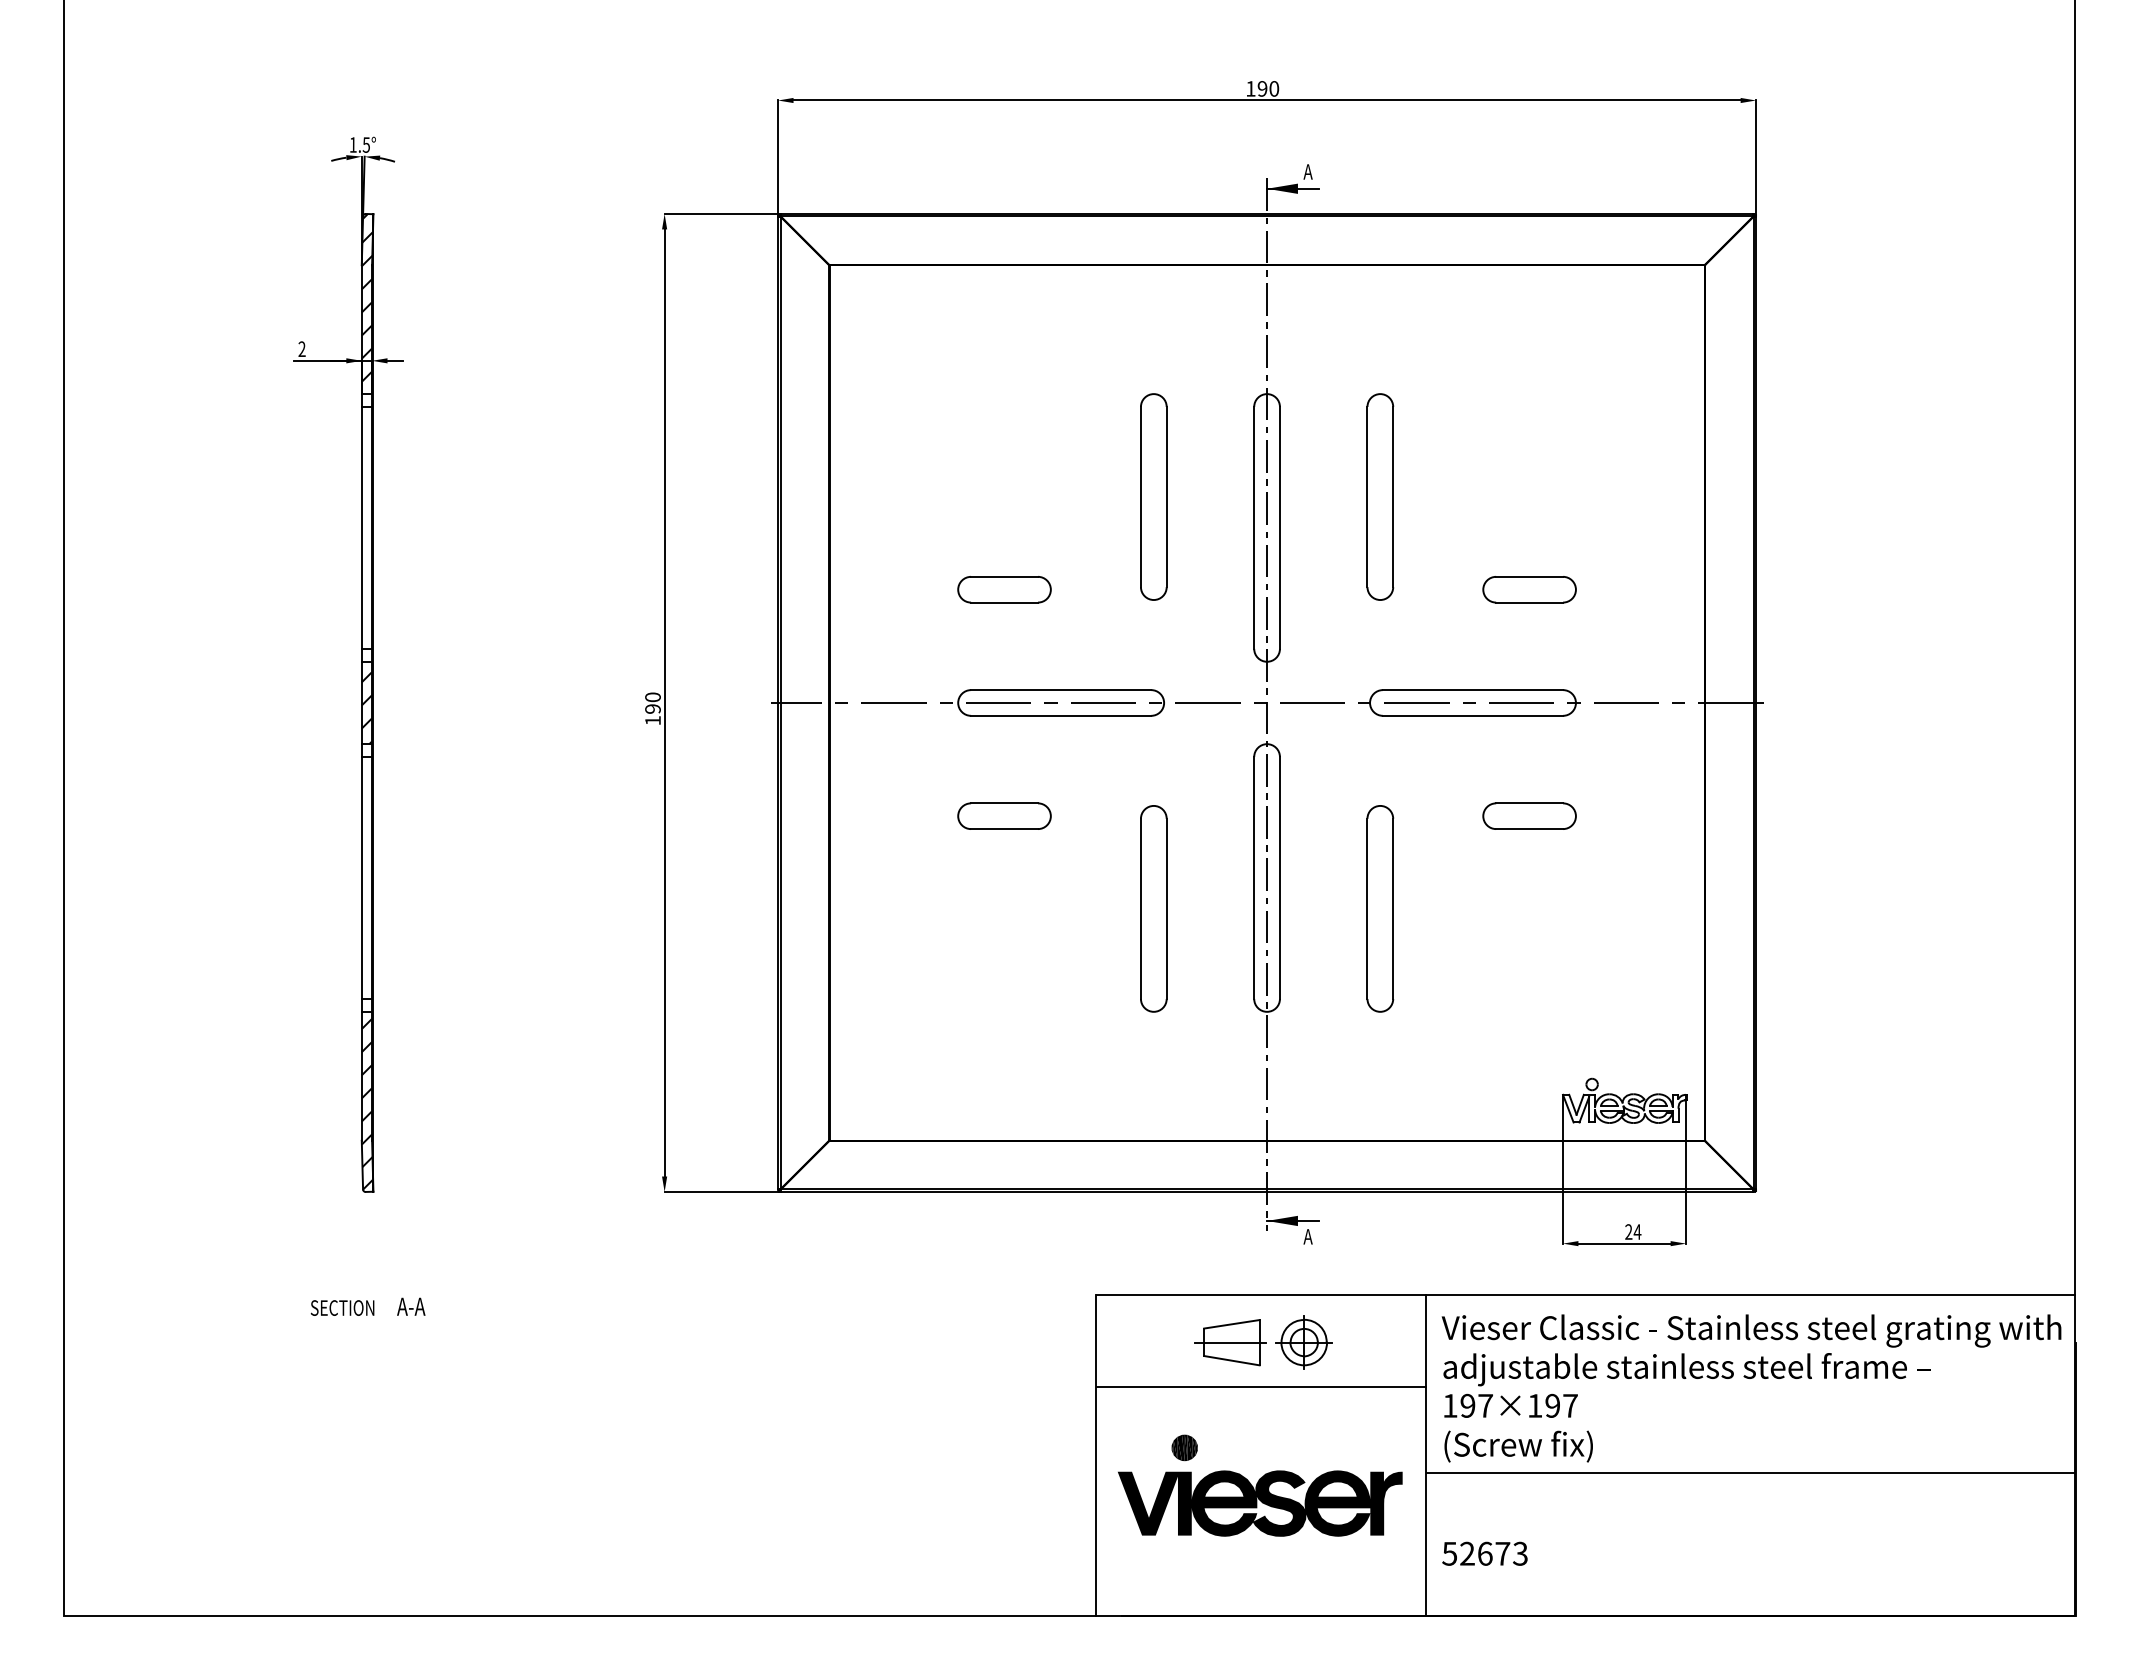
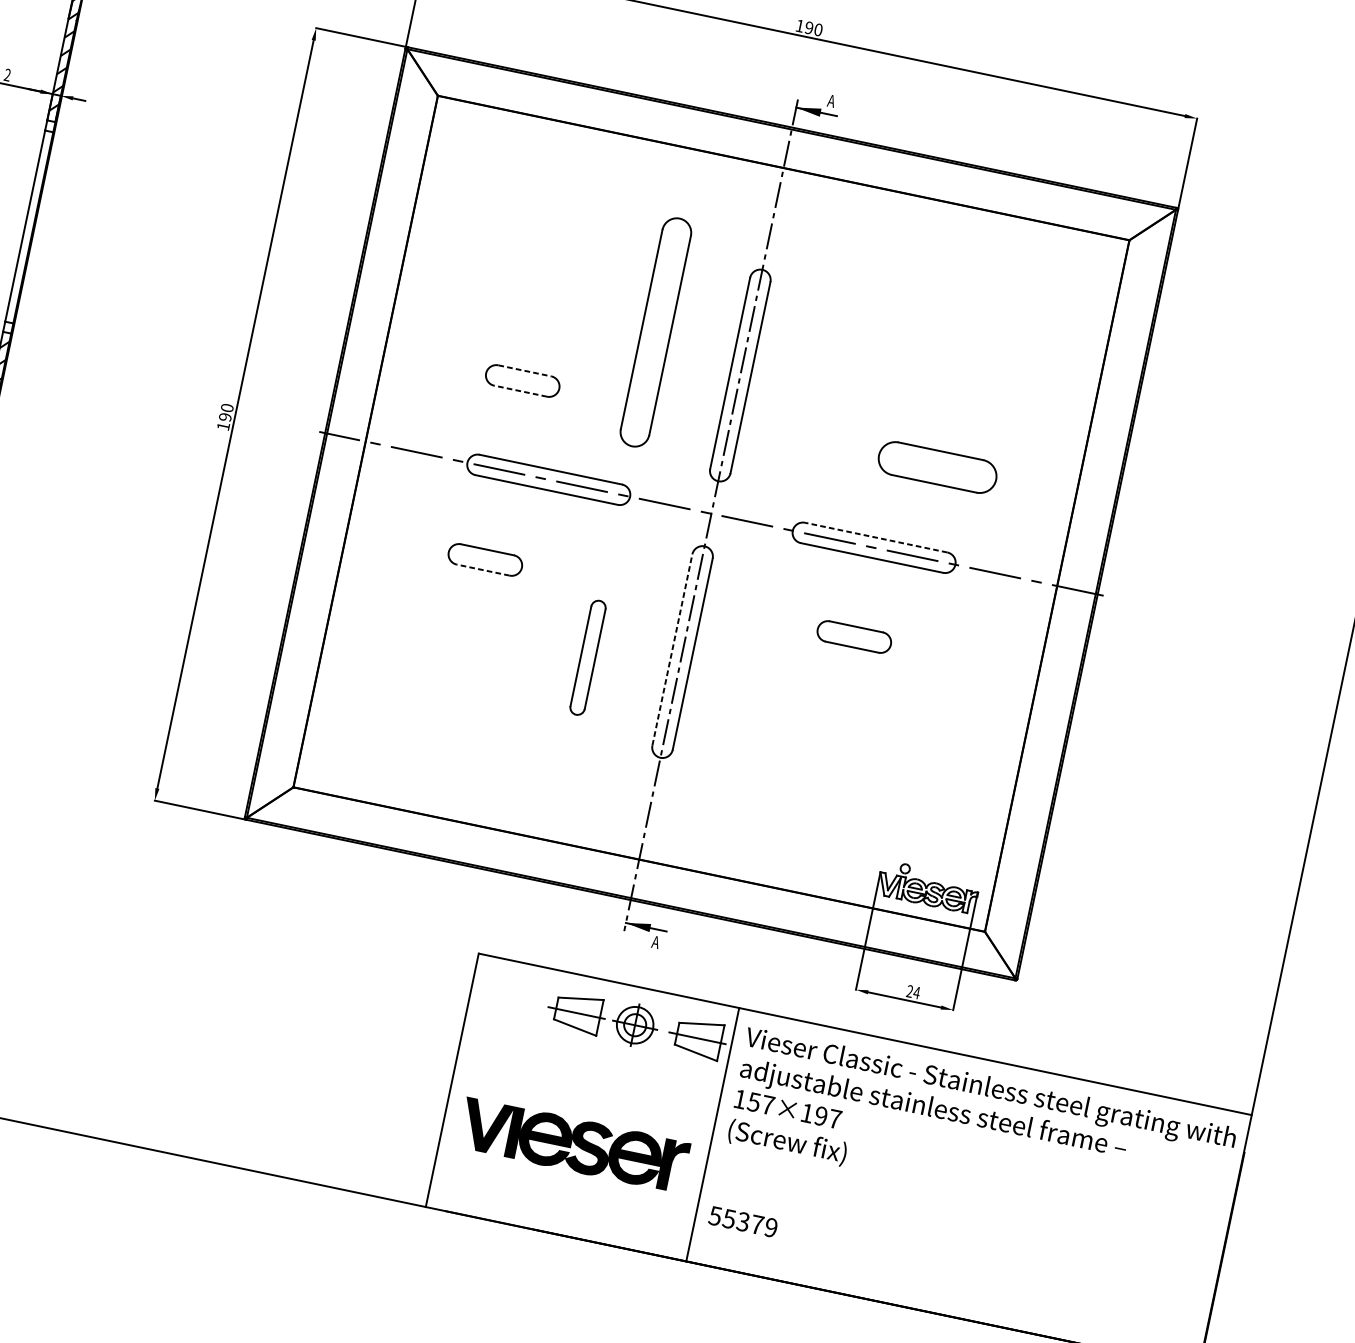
part: (1153, 496) -> (655, 331), size x1.4
part: (1380, 496) -> (835, 369), removed
line: (1005, 576) -> (525, 370), solid -> dashed
part: (1529, 589) -> (937, 467), size x1.6
line: (1004, 602) -> (520, 391), solid -> dashed
line: (1472, 690) -> (875, 537), solid -> dashed
part: (1529, 815) -> (854, 636), moved
line: (1004, 829) -> (483, 570), solid -> dashed
line: (1254, 878) -> (672, 650), solid -> dashed
part: (1153, 908) -> (587, 657), size x0.7
part: (1380, 908) -> (767, 694), removed
part: (1383, 1342) -> (697, 1038), added
line: (1261, 1387) -> (594, 1053), removed
text: (1467, 1405) -> (753, 1101), 197×197 -> 157×197
part: (1184, 1447) -> (523, 1088), removed
line: (1750, 1473) -> (966, 1202), removed
text: (1493, 1553) -> (749, 1223), 52673 -> 55379

